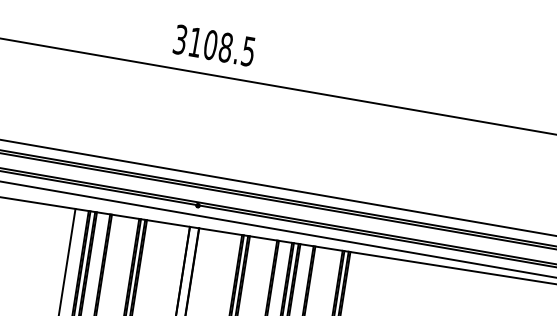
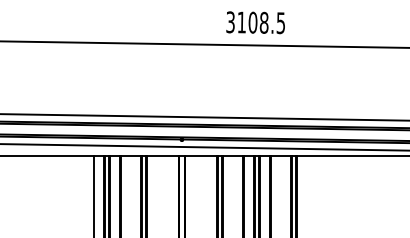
text: (214, 45) -> (255, 22), moved

